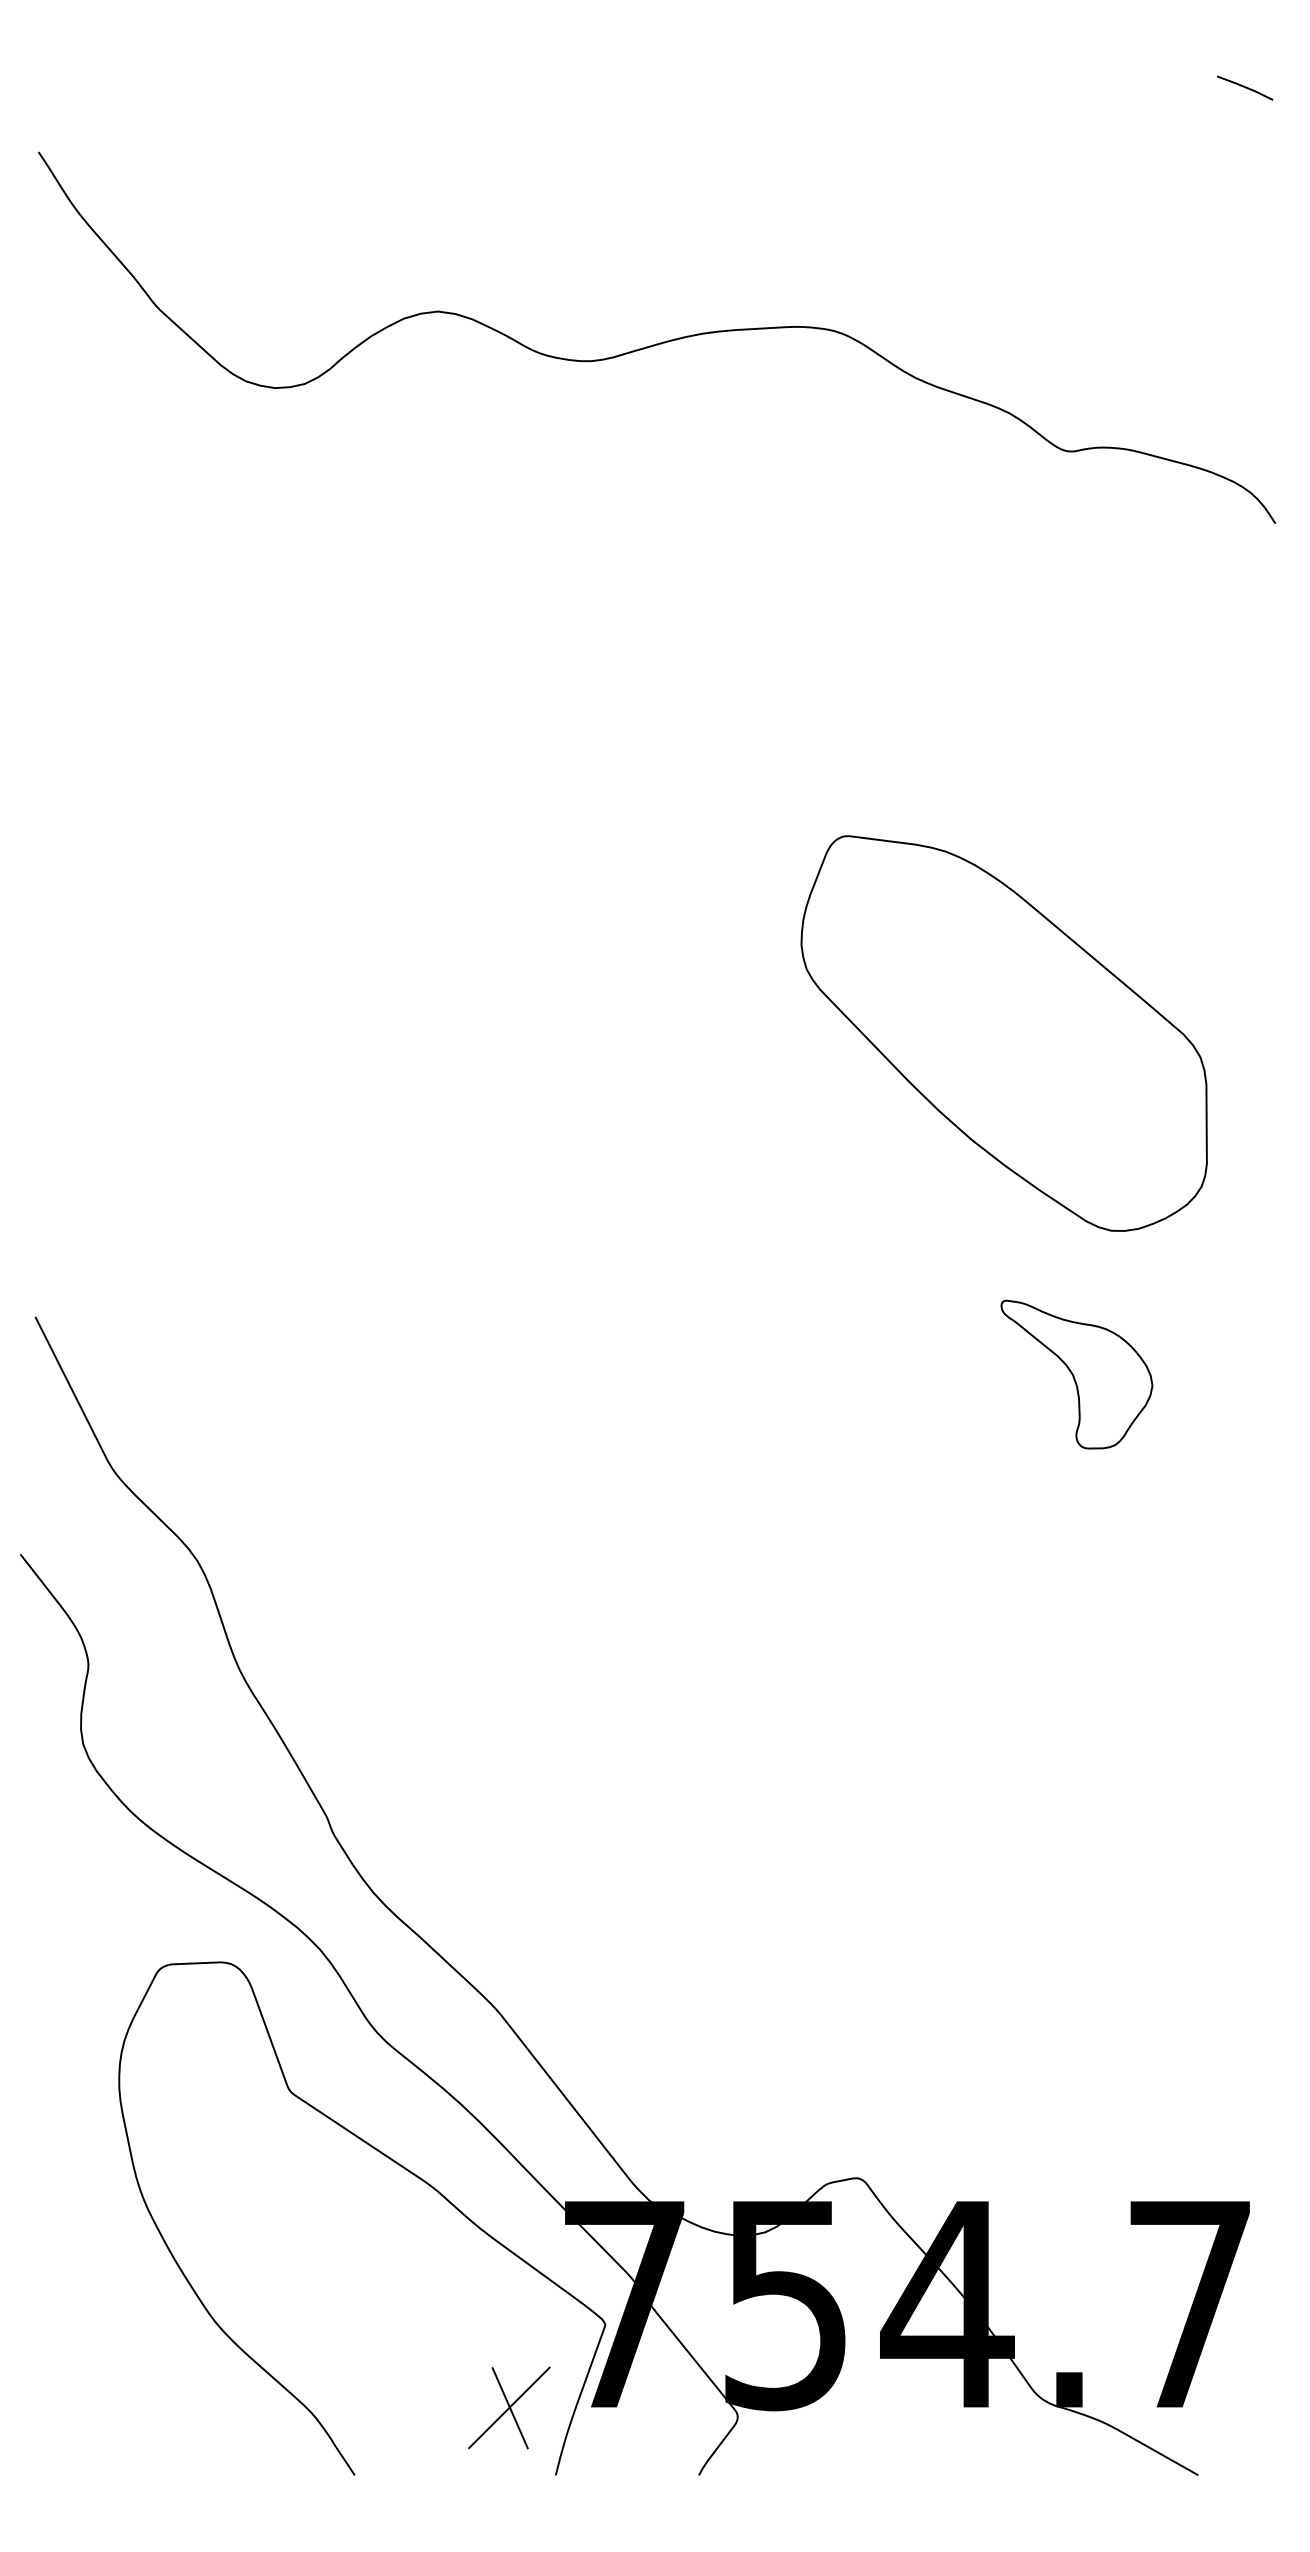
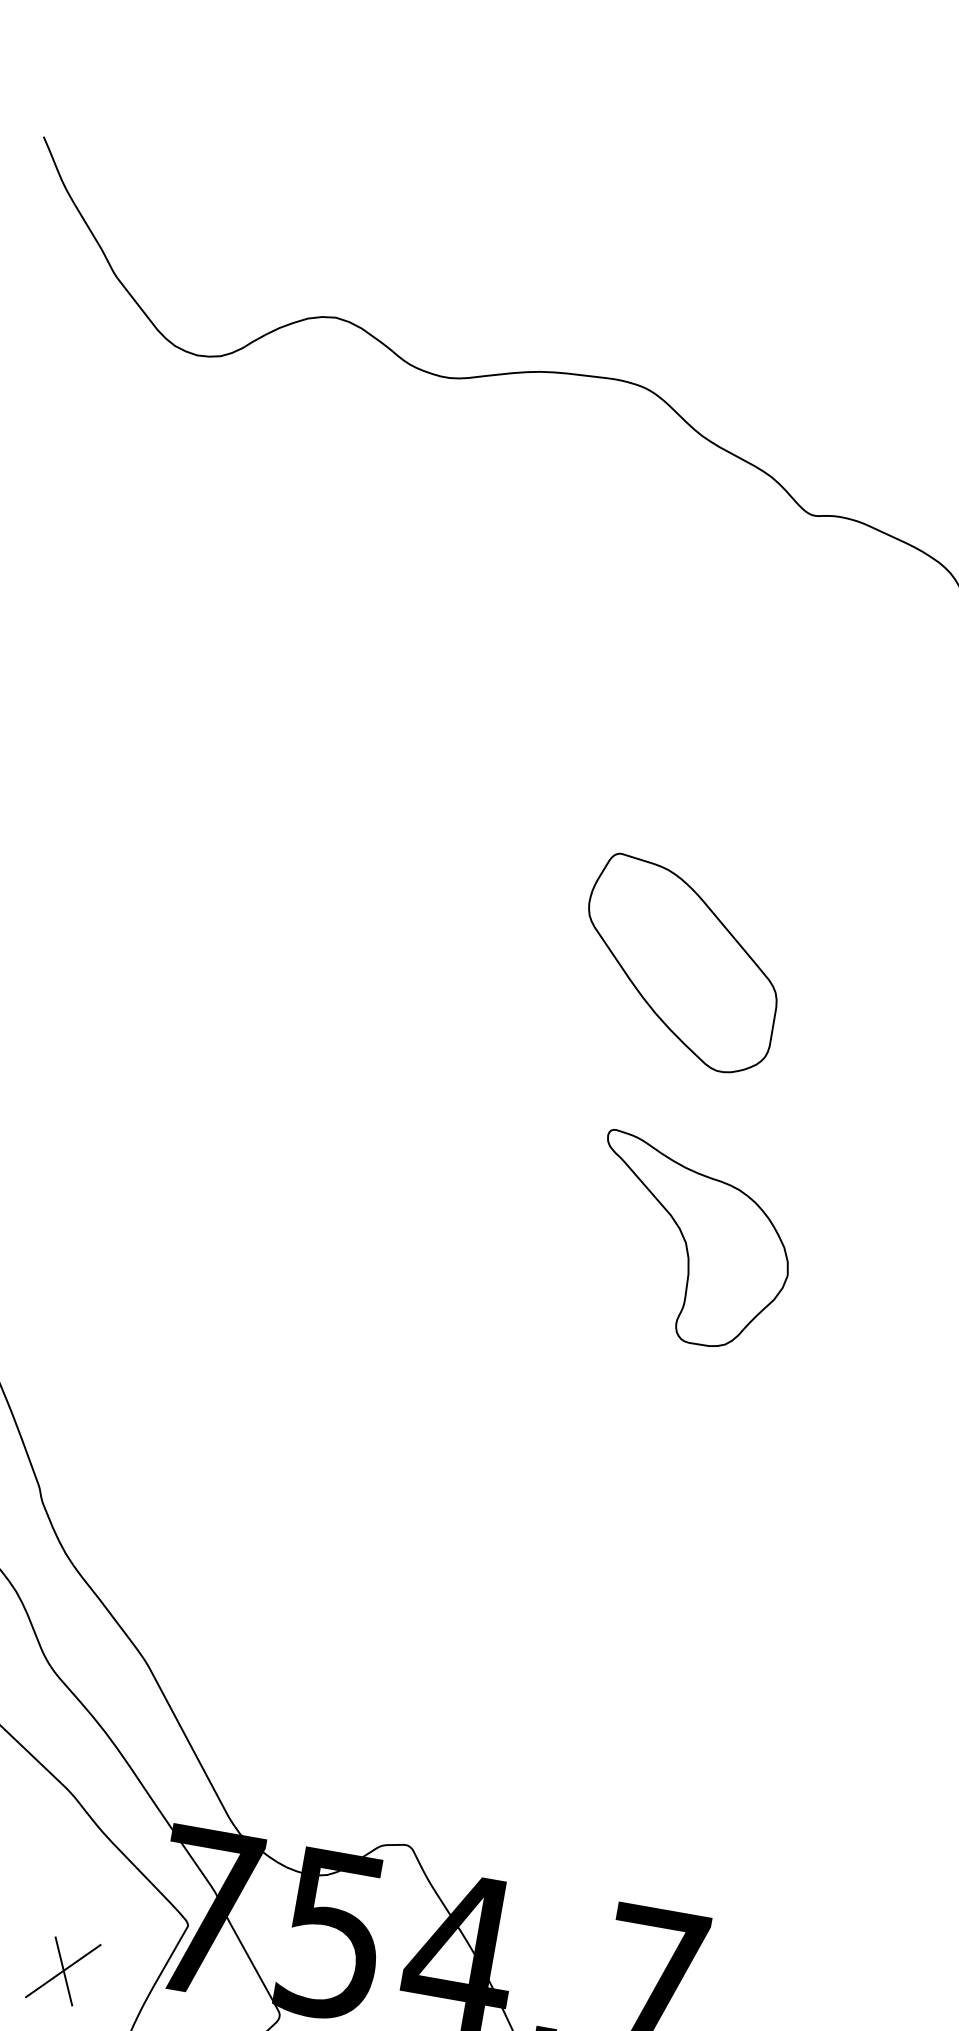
part: (1003, 1033) -> (680, 964), size x0.62
part: (1076, 1374) -> (690, 1243), size x1.67
part: (509, 2407) -> (63, 1970), moved

